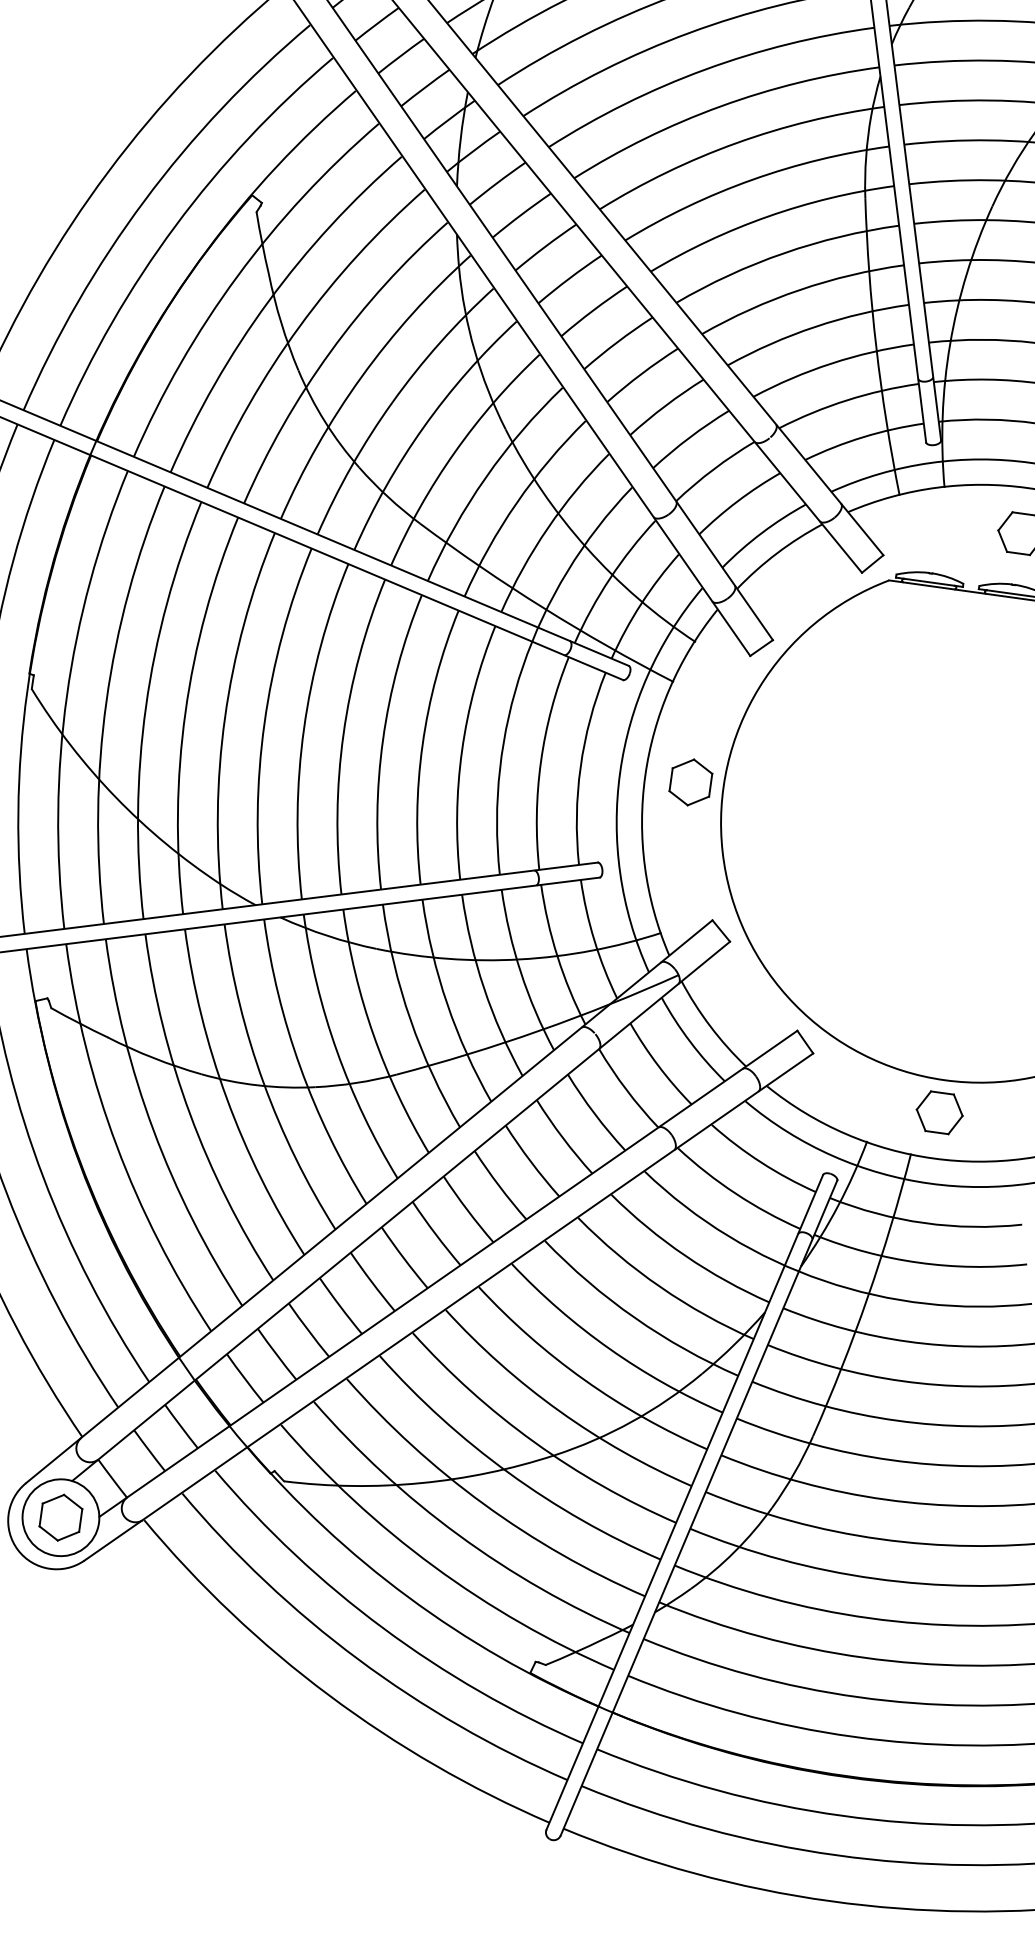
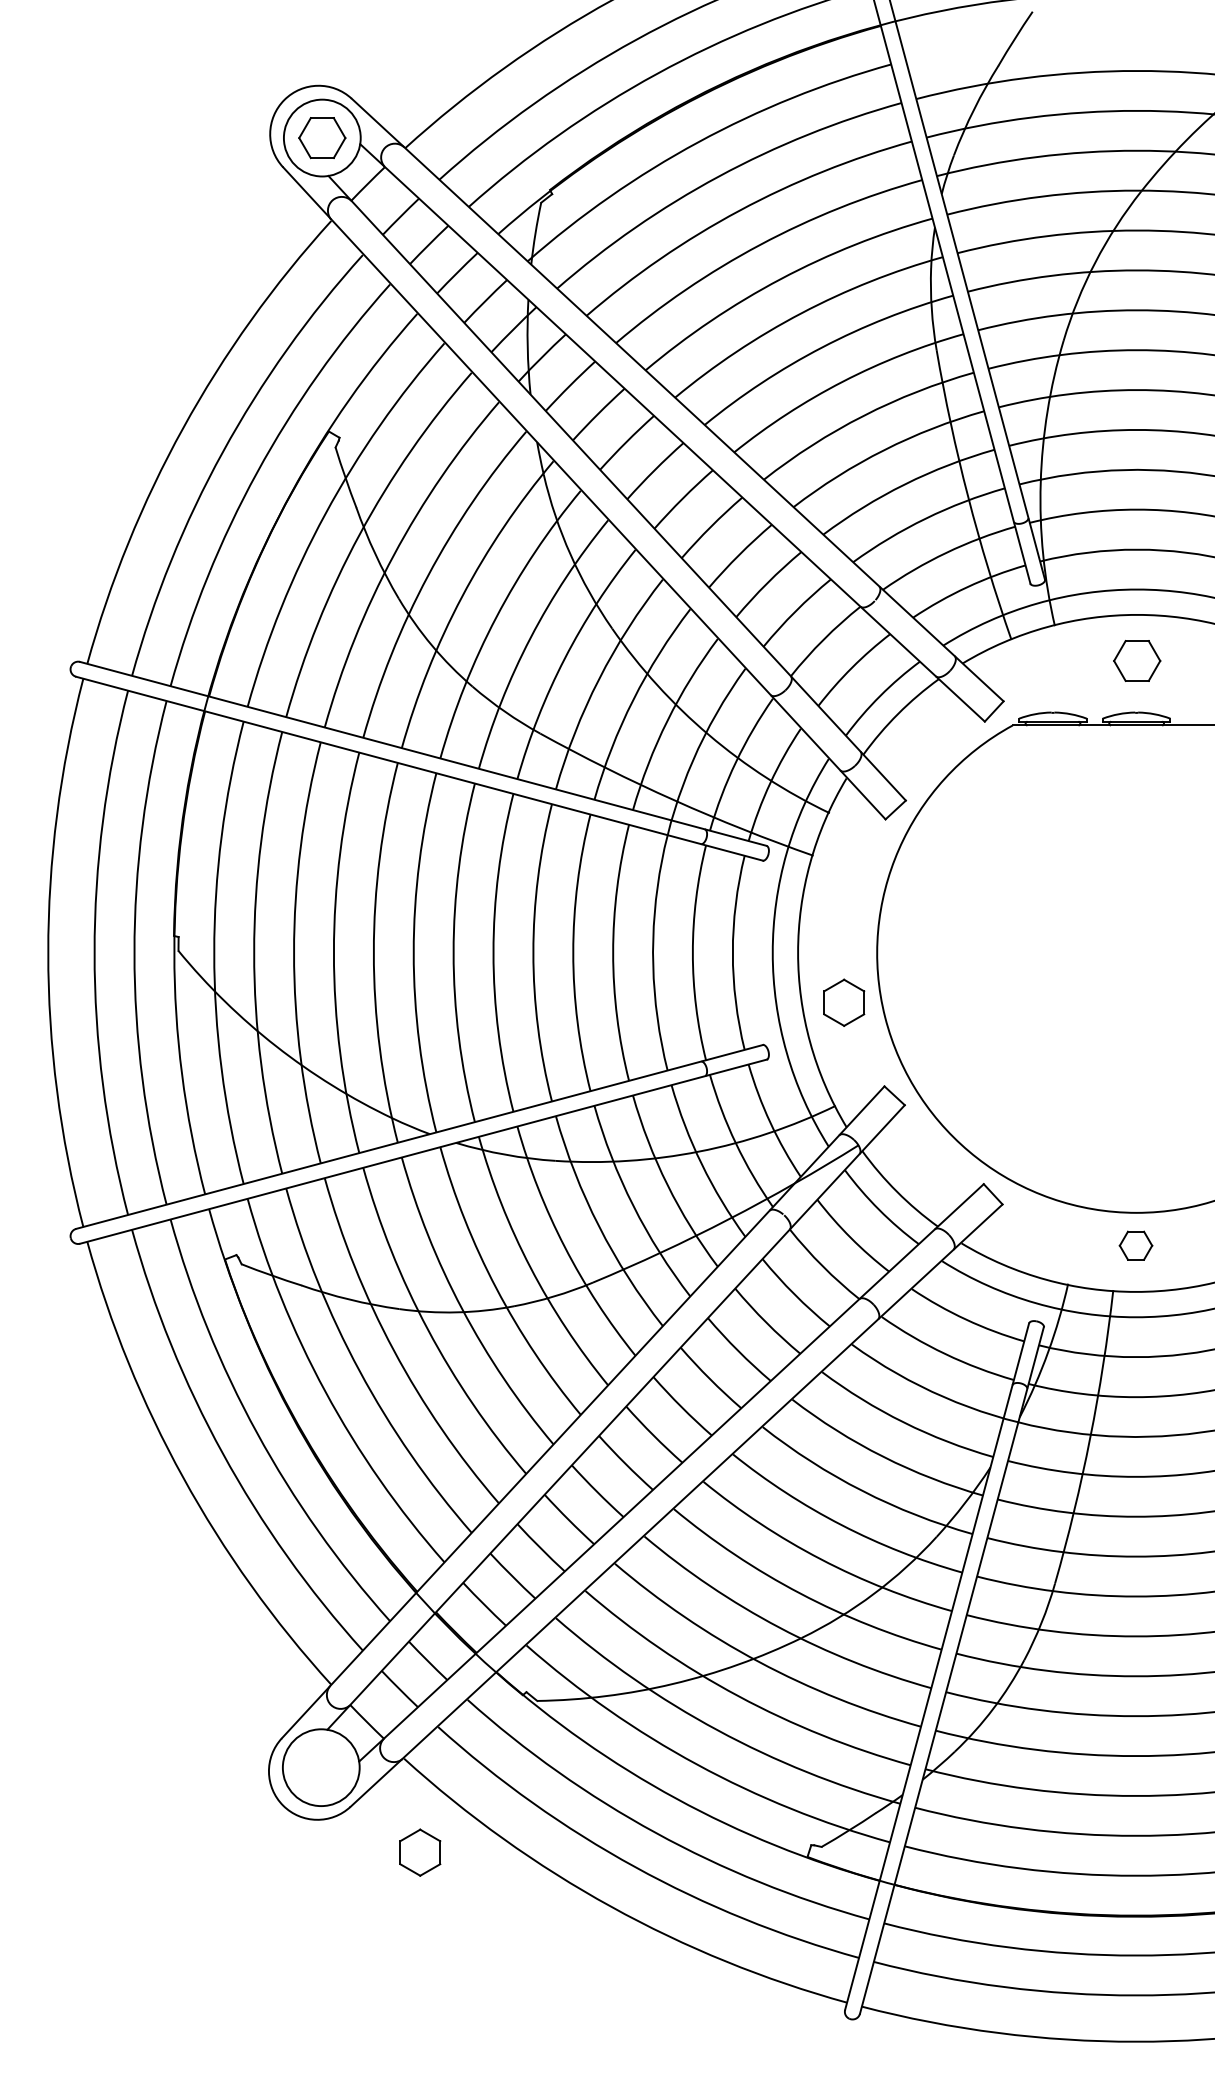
part: (691, 782) -> (844, 1002), moved
part: (939, 1112) -> (1135, 1245), size x0.7
part: (61, 1517) -> (420, 1852), moved

